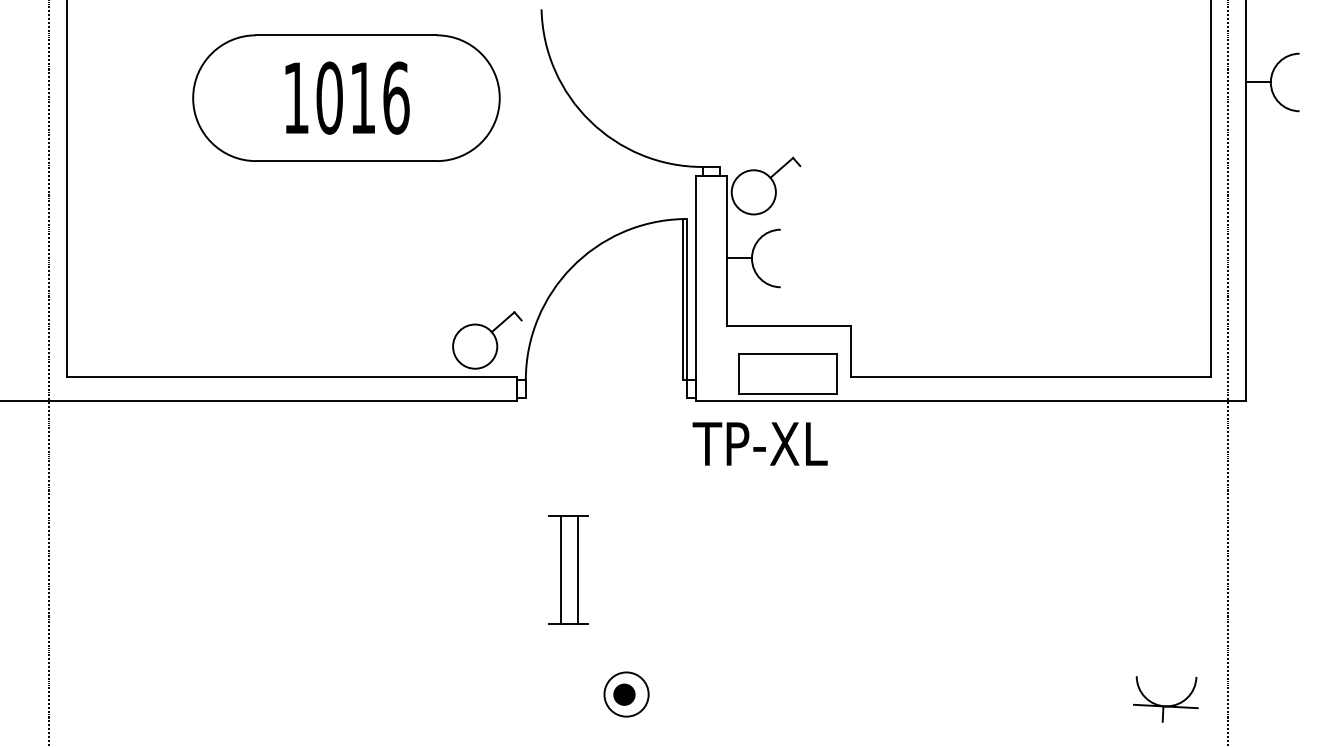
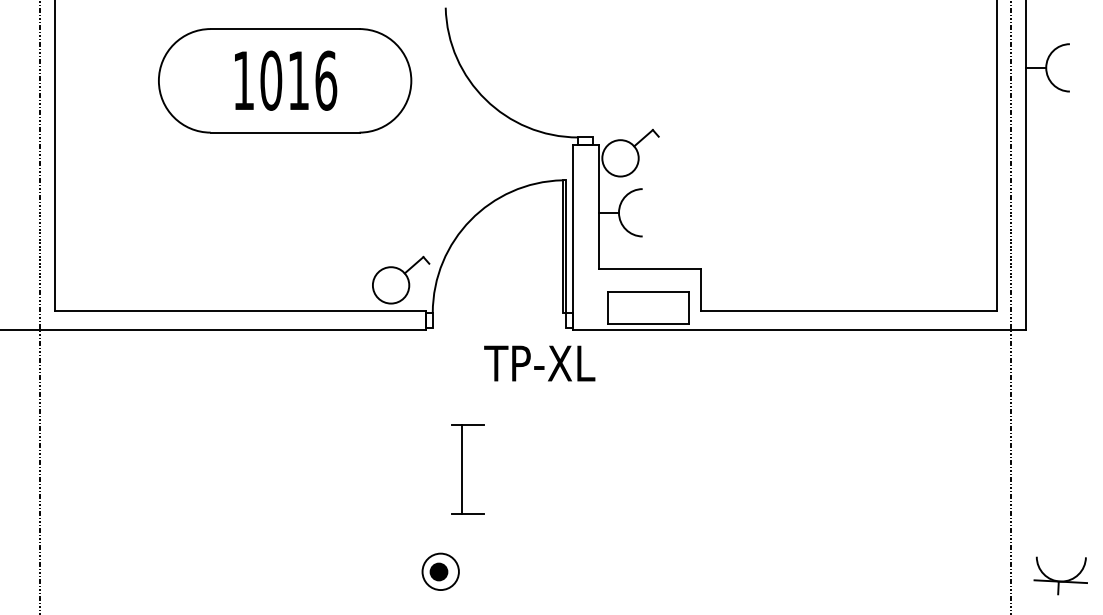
text: (759, 443) -> (539, 363), moved
line: (577, 569) -> (475, 468), removed
part: (626, 694) -> (440, 571), moved
part: (1165, 698) -> (1060, 575), moved

